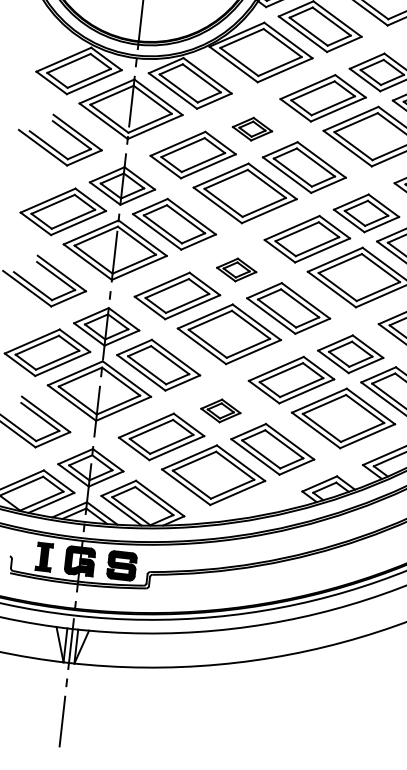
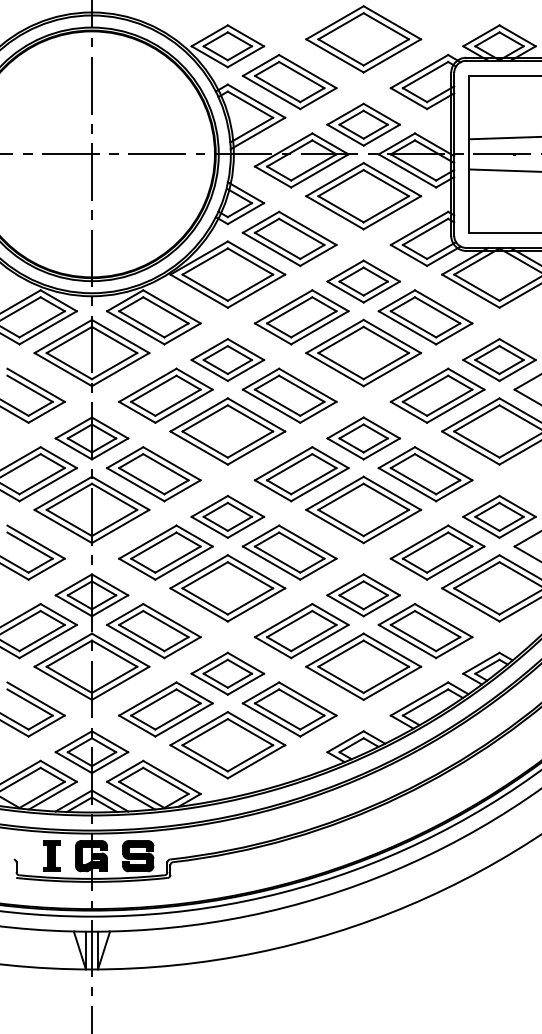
part: (252, 128) -> (227, 359), size x1.67
part: (236, 269) -> (227, 516), size x1.67
part: (220, 410) -> (227, 673), size x1.67

